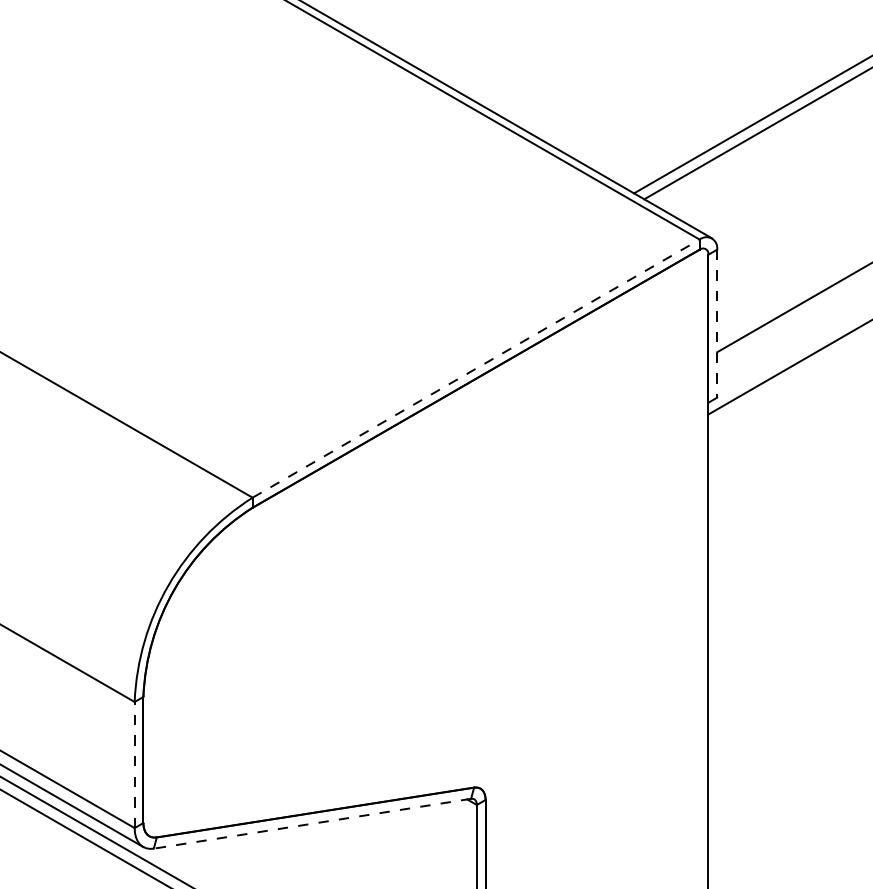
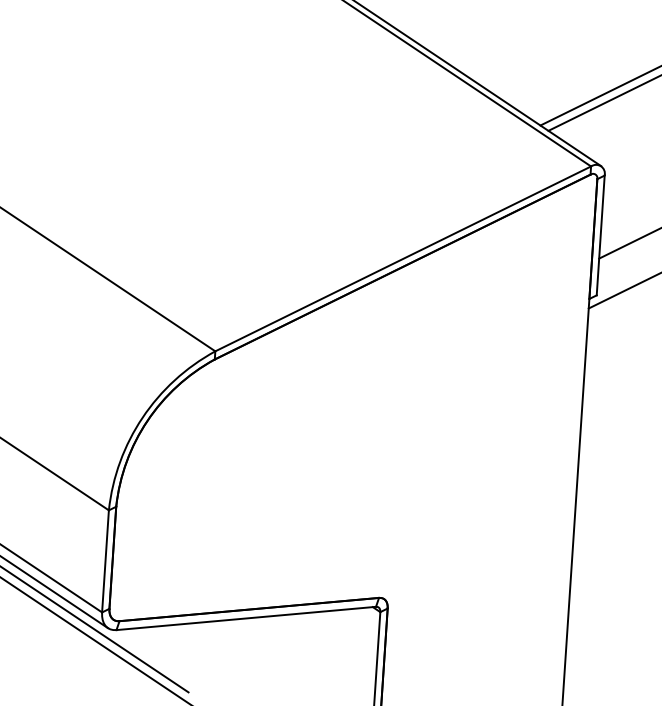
line: (717, 323) -> (600, 235), dashed -> solid
line: (476, 368) -> (403, 258), dashed -> solid
line: (134, 764) -> (105, 560), dashed -> solid
line: (312, 823) -> (246, 618), dashed -> solid

